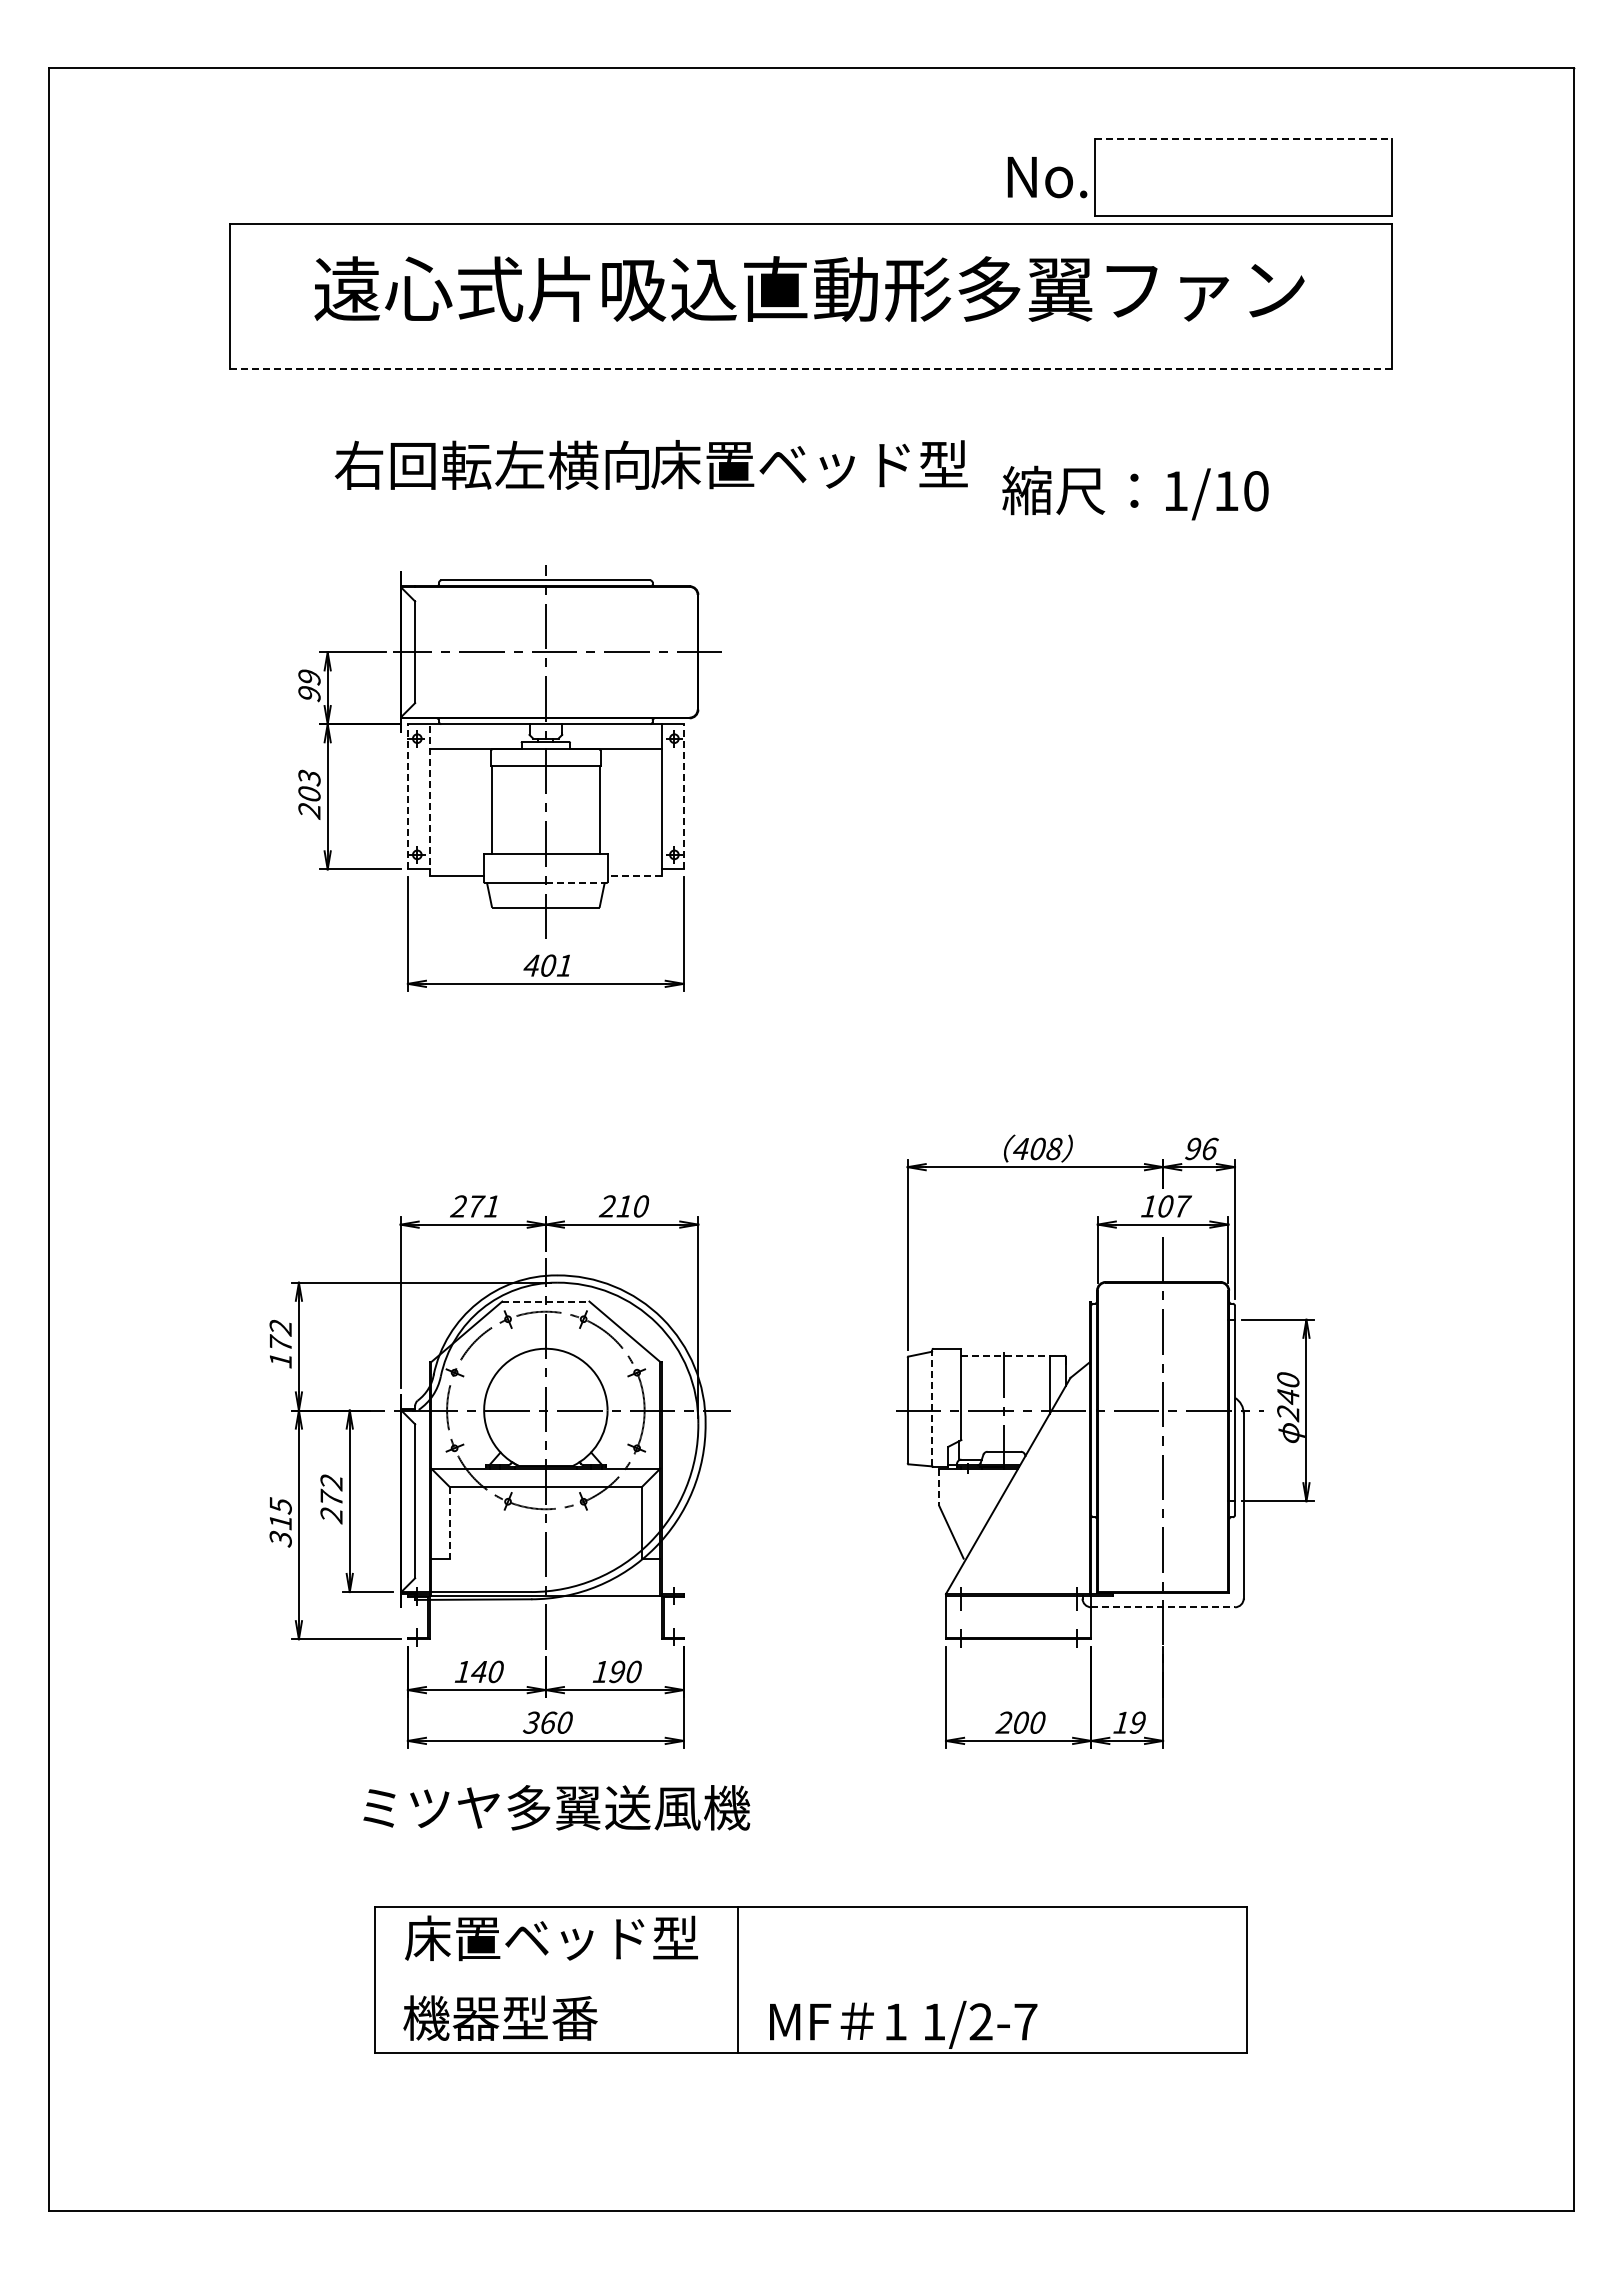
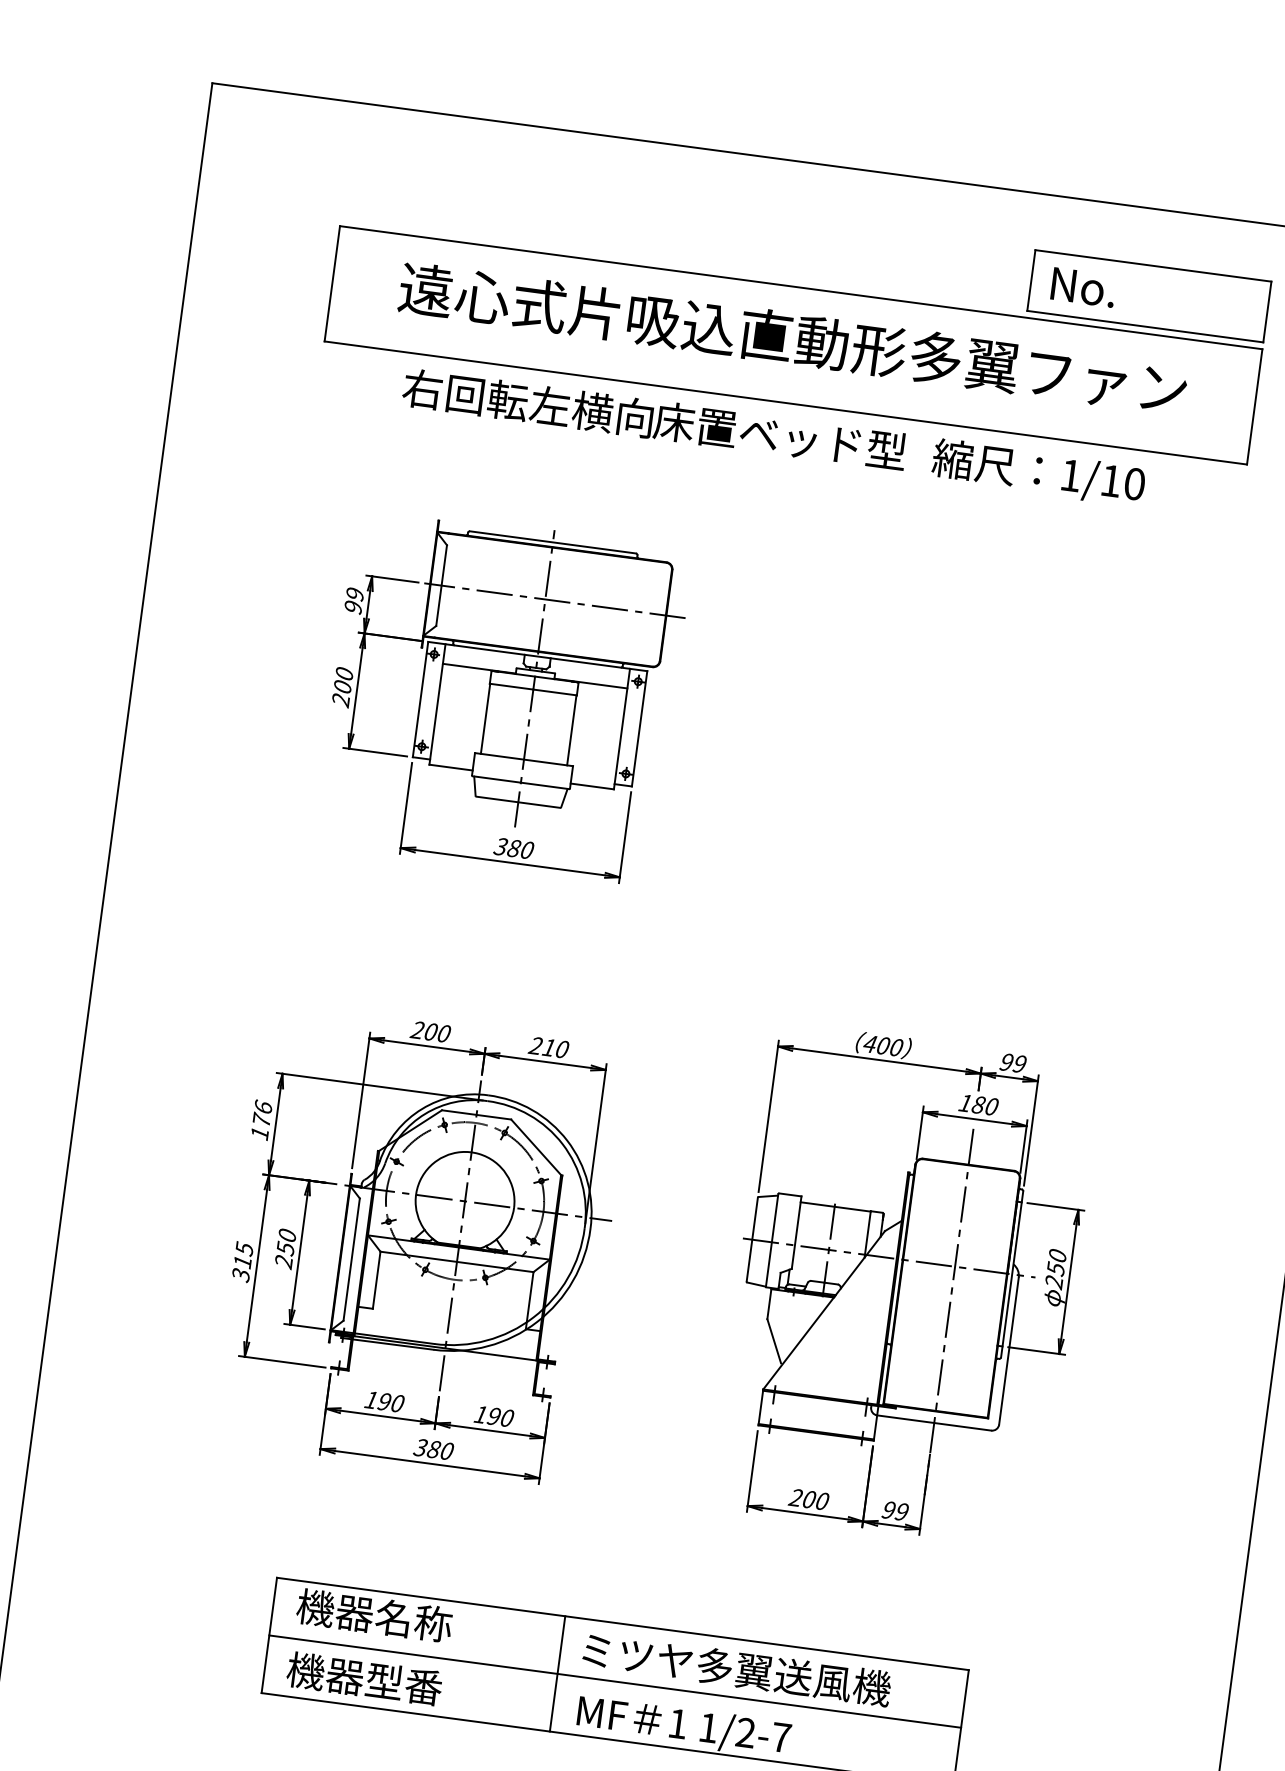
line: (1243, 139) -> (1153, 266), dashed -> solid
text: (1047, 177) -> (1083, 287), moved
line: (811, 369) -> (786, 403), dashed -> solid
text: (650, 464) -> (653, 419), moved
text: (1135, 492) -> (1038, 472), moved
text: (309, 777) -> (344, 673), 203 -> 200
line: (407, 796) -> (420, 699), dashed -> solid
line: (683, 796) -> (639, 728), dashed -> solid
line: (429, 800) -> (437, 704), dashed -> solid
line: (634, 875) -> (592, 786), dashed -> solid
line: (576, 883) -> (545, 786), dashed -> solid
text: (547, 965) -> (513, 848), 401 -> 380
text: (1054, 1148) -> (896, 1047), 408 -> 400
text: (1209, 1148) -> (1019, 1063), 96 -> 99
text: (484, 1206) -> (437, 1032), 271 -> 200
text: (1174, 1206) -> (985, 1106), 107 -> 180
line: (545, 1301) -> (476, 1114), dashed -> solid
text: (280, 1327) -> (263, 1107), 172 -> 176
line: (1006, 1356) -> (836, 1207), dashed -> solid
text: (1288, 1396) -> (1056, 1268), 240 -> 250
line: (932, 1407) -> (772, 1239), dashed -> solid
line: (939, 1487) -> (769, 1304), dashed -> solid
text: (331, 1490) -> (286, 1242), 272 -> 250
line: (449, 1522) -> (376, 1280), dashed -> solid
line: (1163, 1607) -> (934, 1423), dashed -> solid
text: (479, 1671) -> (384, 1401), 140 -> 190
text: (548, 1722) -> (434, 1449), 360 -> 380
text: (1121, 1722) -> (889, 1510), 19 -> 99
text: (556, 1807) -> (736, 1669), moved
text: (551, 1938) -> (413, 1621), 床置ベッド型 -> 機器名称
line: (810, 1980) -> (614, 1681), added

